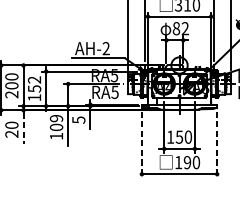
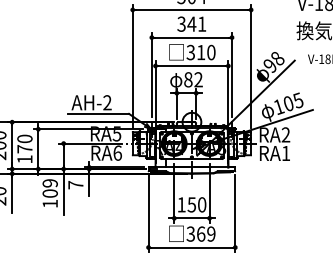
text: (34, 83) -> (24, 143), 152 -> 170
text: (114, 91) -> (117, 152), RA5 -> RA6
text: (78, 120) -> (75, 185), 5 -> 7
line: (23, 129) -> (12, 195), dashed -> solid
line: (141, 145) -> (148, 214), dashed -> solid
line: (217, 145) -> (235, 214), dashed -> solid
text: (186, 162) -> (200, 233), 190 -> 369

